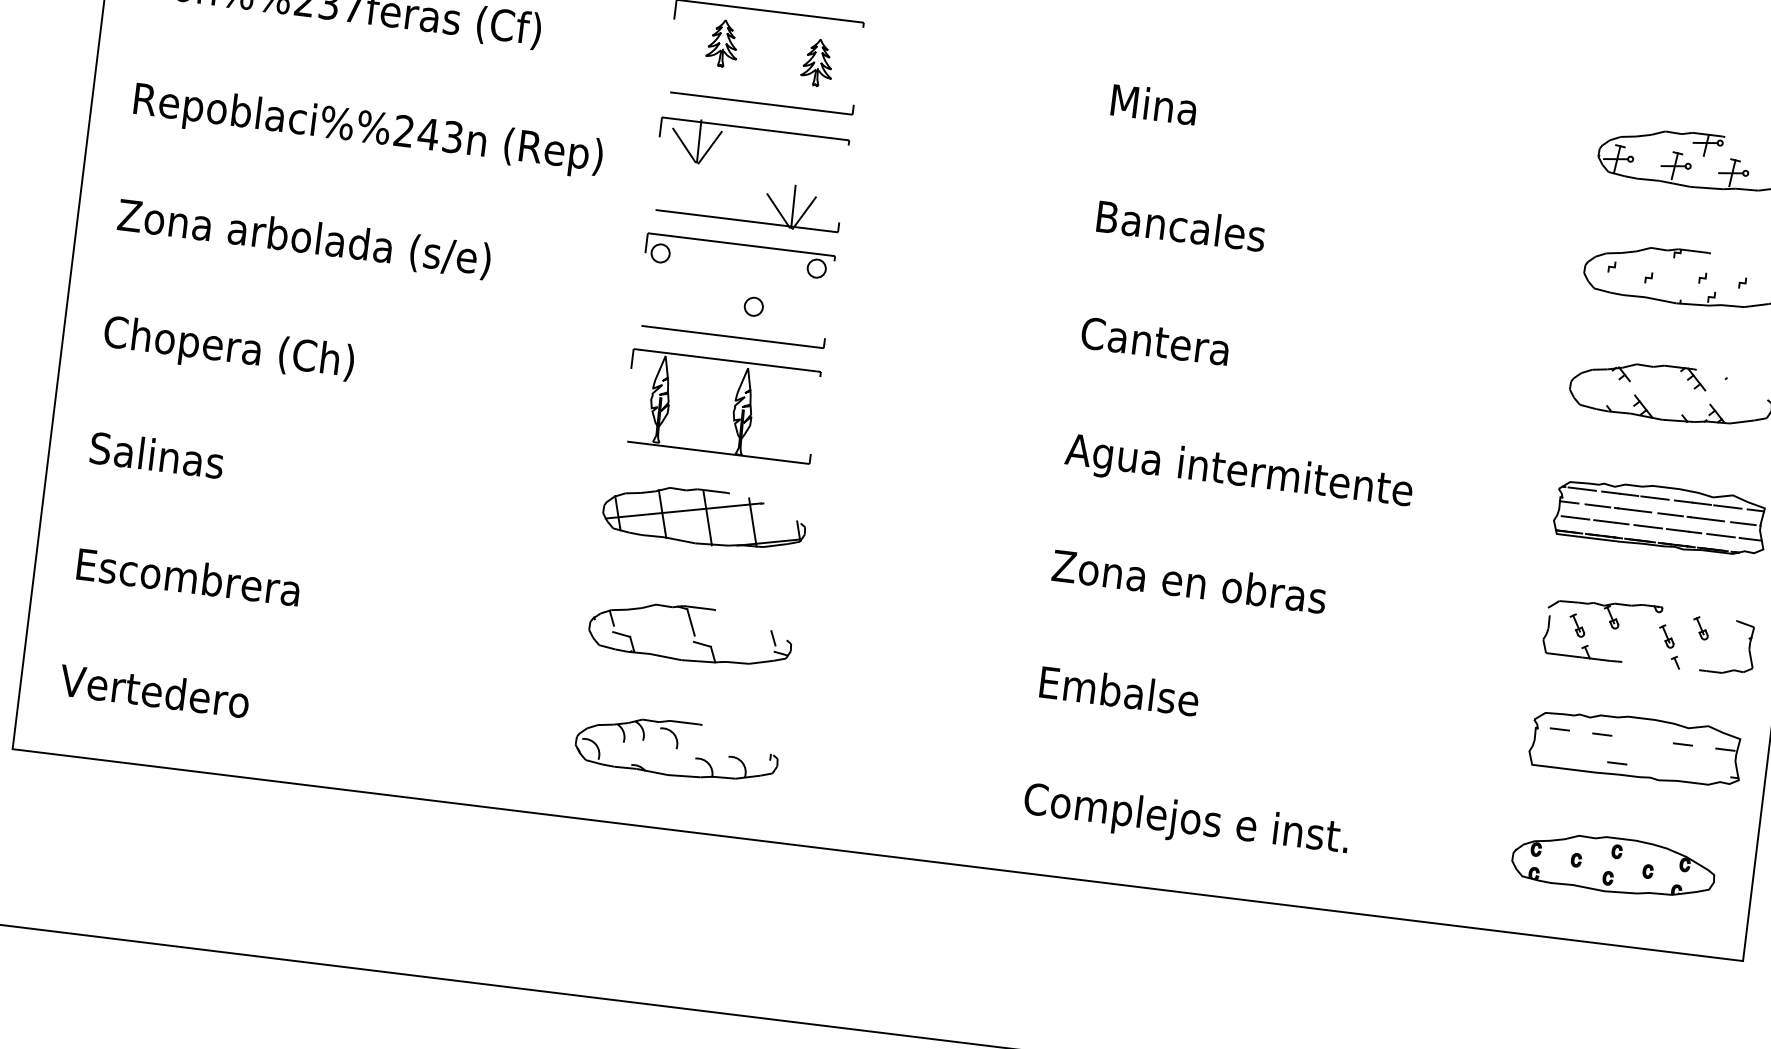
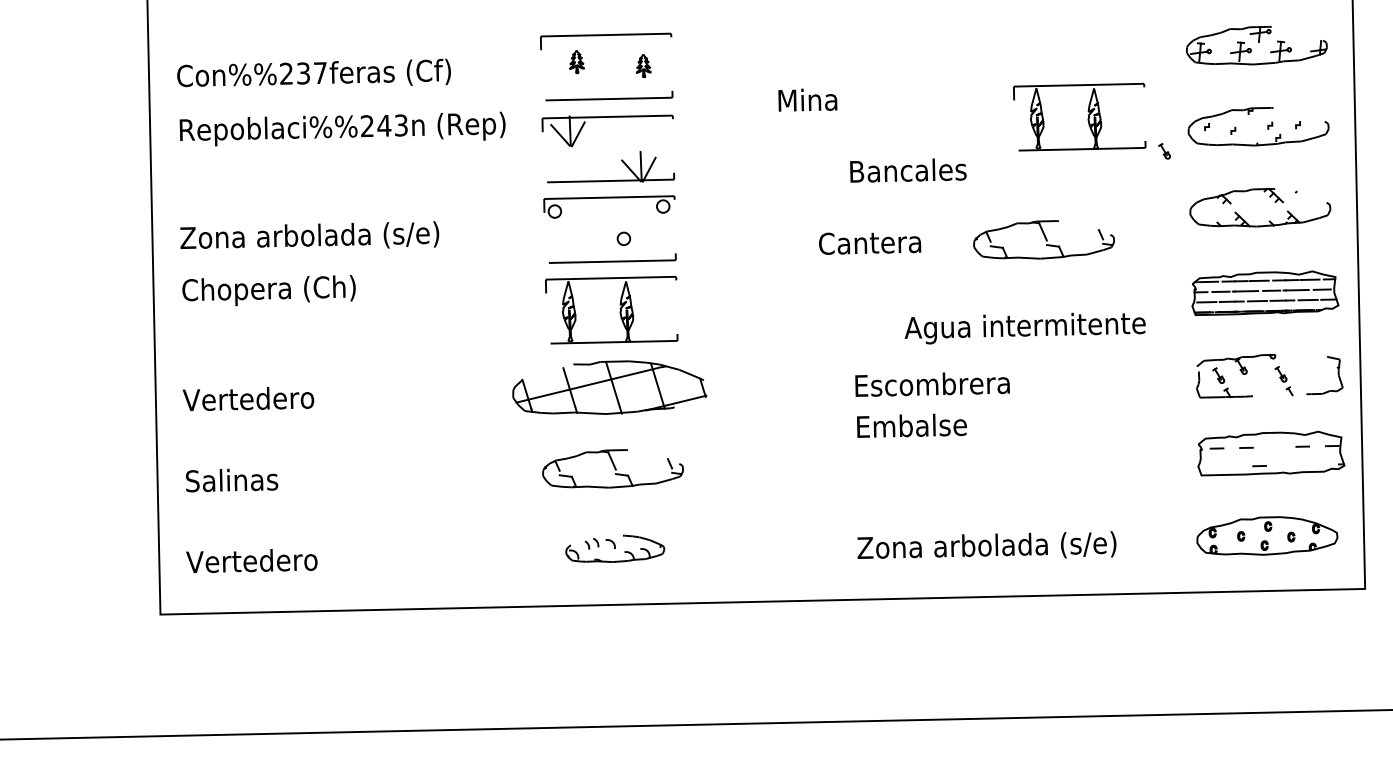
part: (722, 43) -> (576, 61), size x0.7
part: (817, 62) -> (643, 65), size x0.7
text: (1153, 103) -> (807, 99), moved
text: (368, 129) -> (342, 128), moved
part: (1443, 225) -> (1087, 115), added
text: (1181, 226) -> (908, 170), moved
text: (1155, 342) -> (870, 243), moved
text: (228, 348) -> (268, 290), moved
part: (1354, 394) -> (1043, 239), added
text: (183, 459) -> (248, 399), Salinas -> Vertedero
text: (1237, 473) -> (1024, 328), moved
part: (703, 516) -> (610, 387), size x1.4
text: (188, 577) -> (263, 479), Escombrera -> Salinas
text: (1190, 581) -> (949, 383), Zona en obras -> Escombrera
part: (1700, 628) -> (1164, 151), moved
text: (1118, 690) -> (911, 425), moved
part: (677, 748) -> (615, 548), size x0.7
text: (1209, 823) -> (986, 547), Complejos e inst. -> Zona arbolada (s/e)

